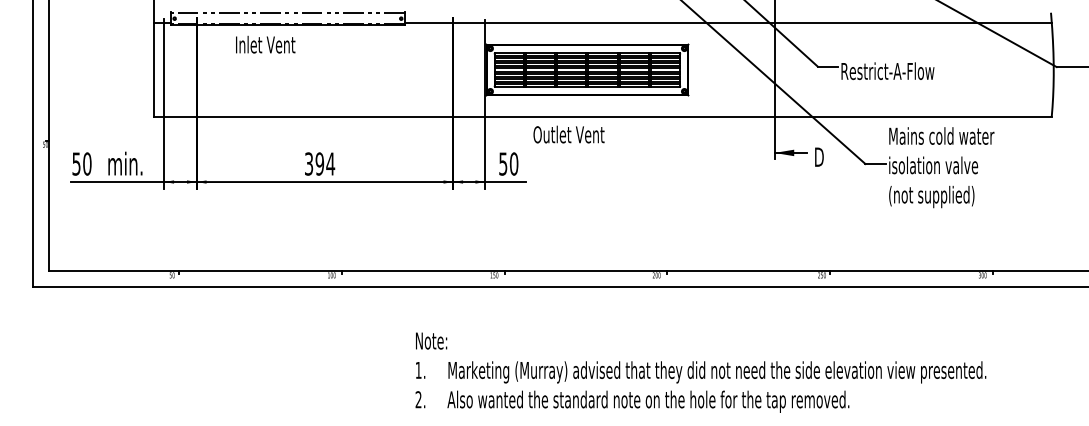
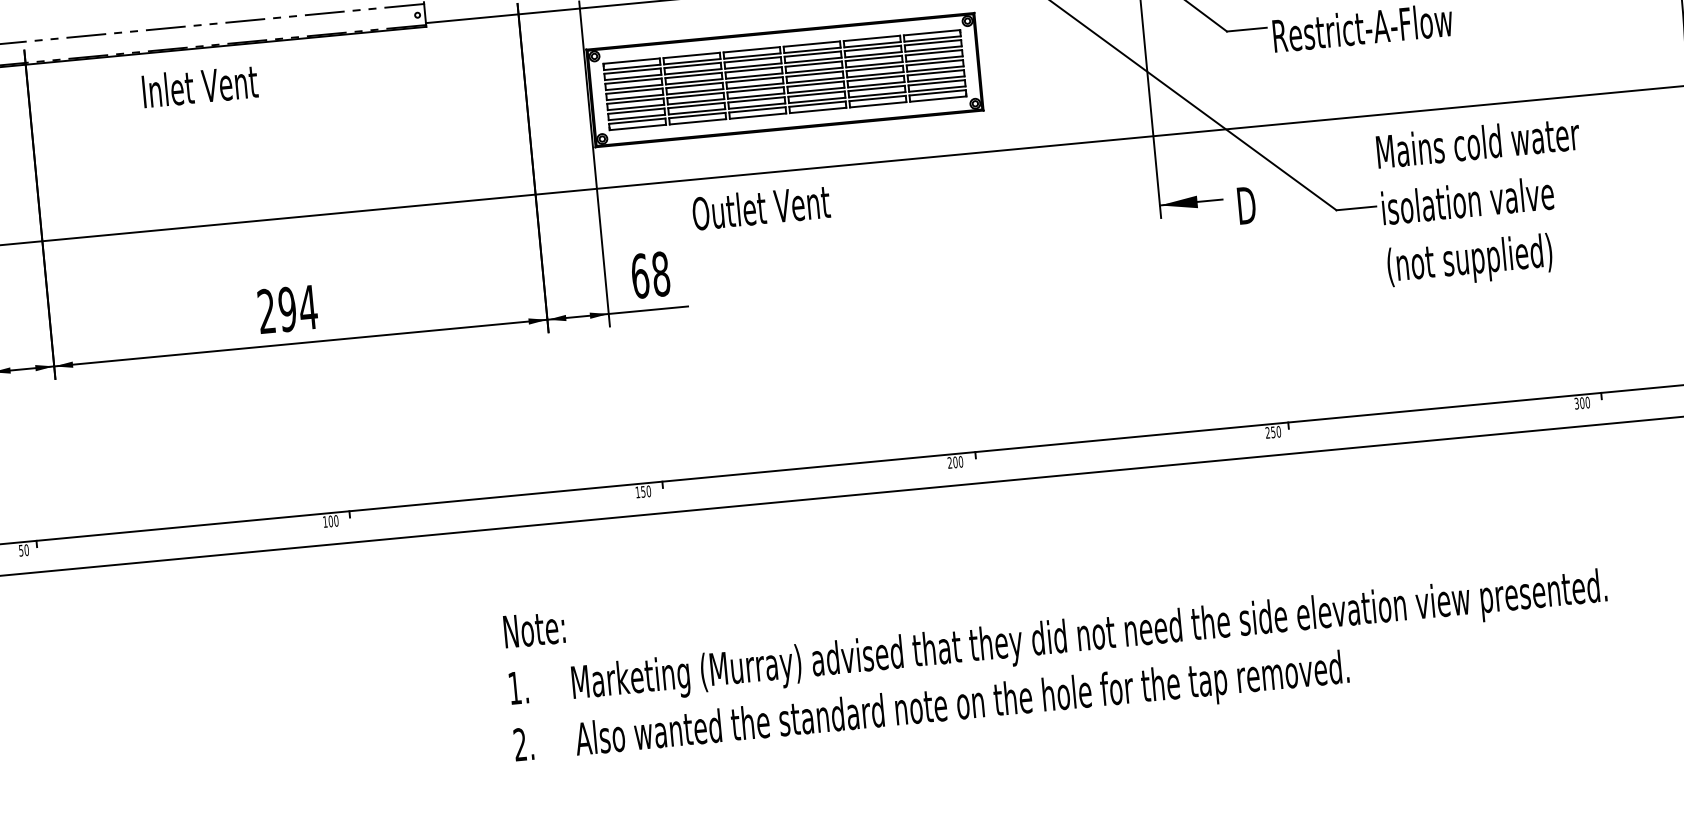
text: (265, 44) -> (199, 85), moved
text: (309, 163) -> (267, 310), 394 -> 294
text: (508, 163) -> (650, 274), 50 -> 68

